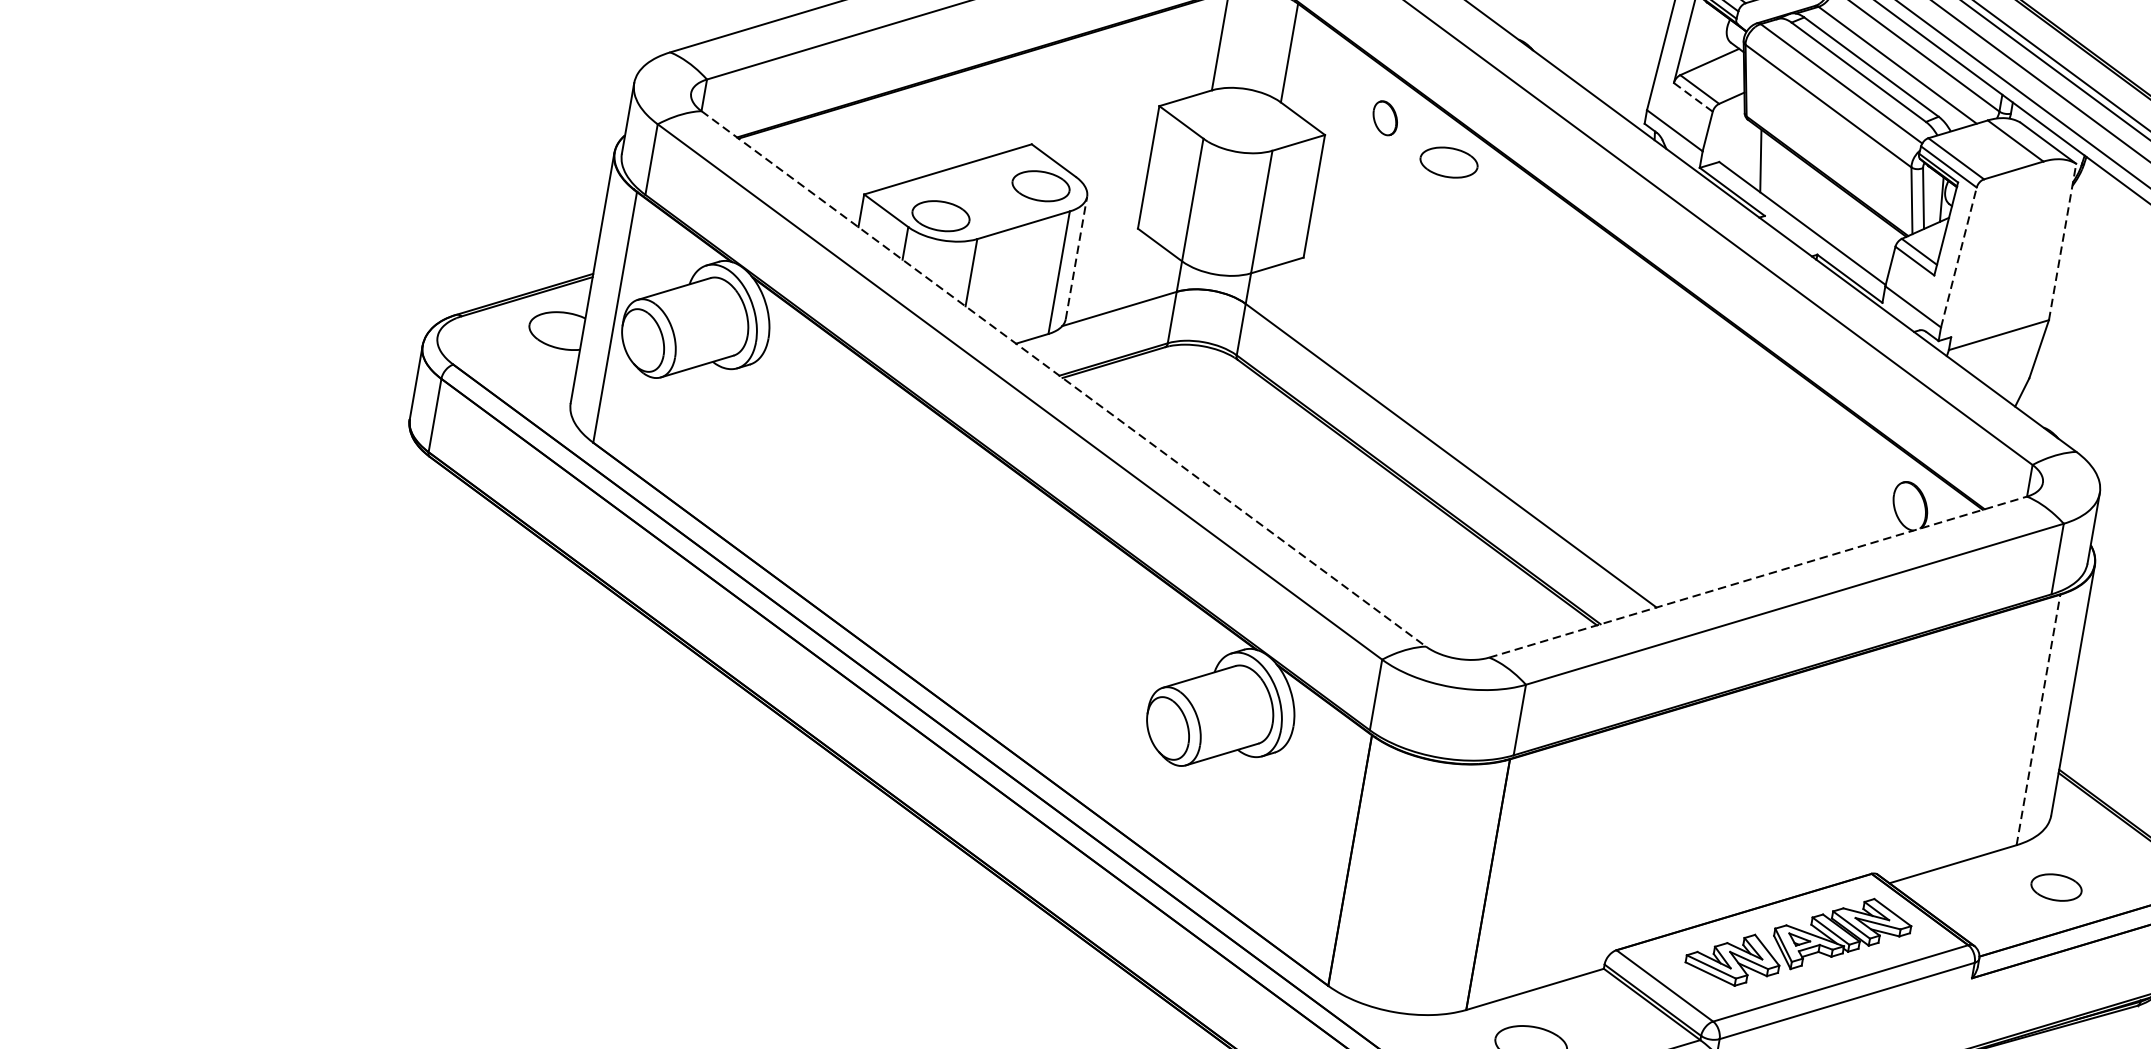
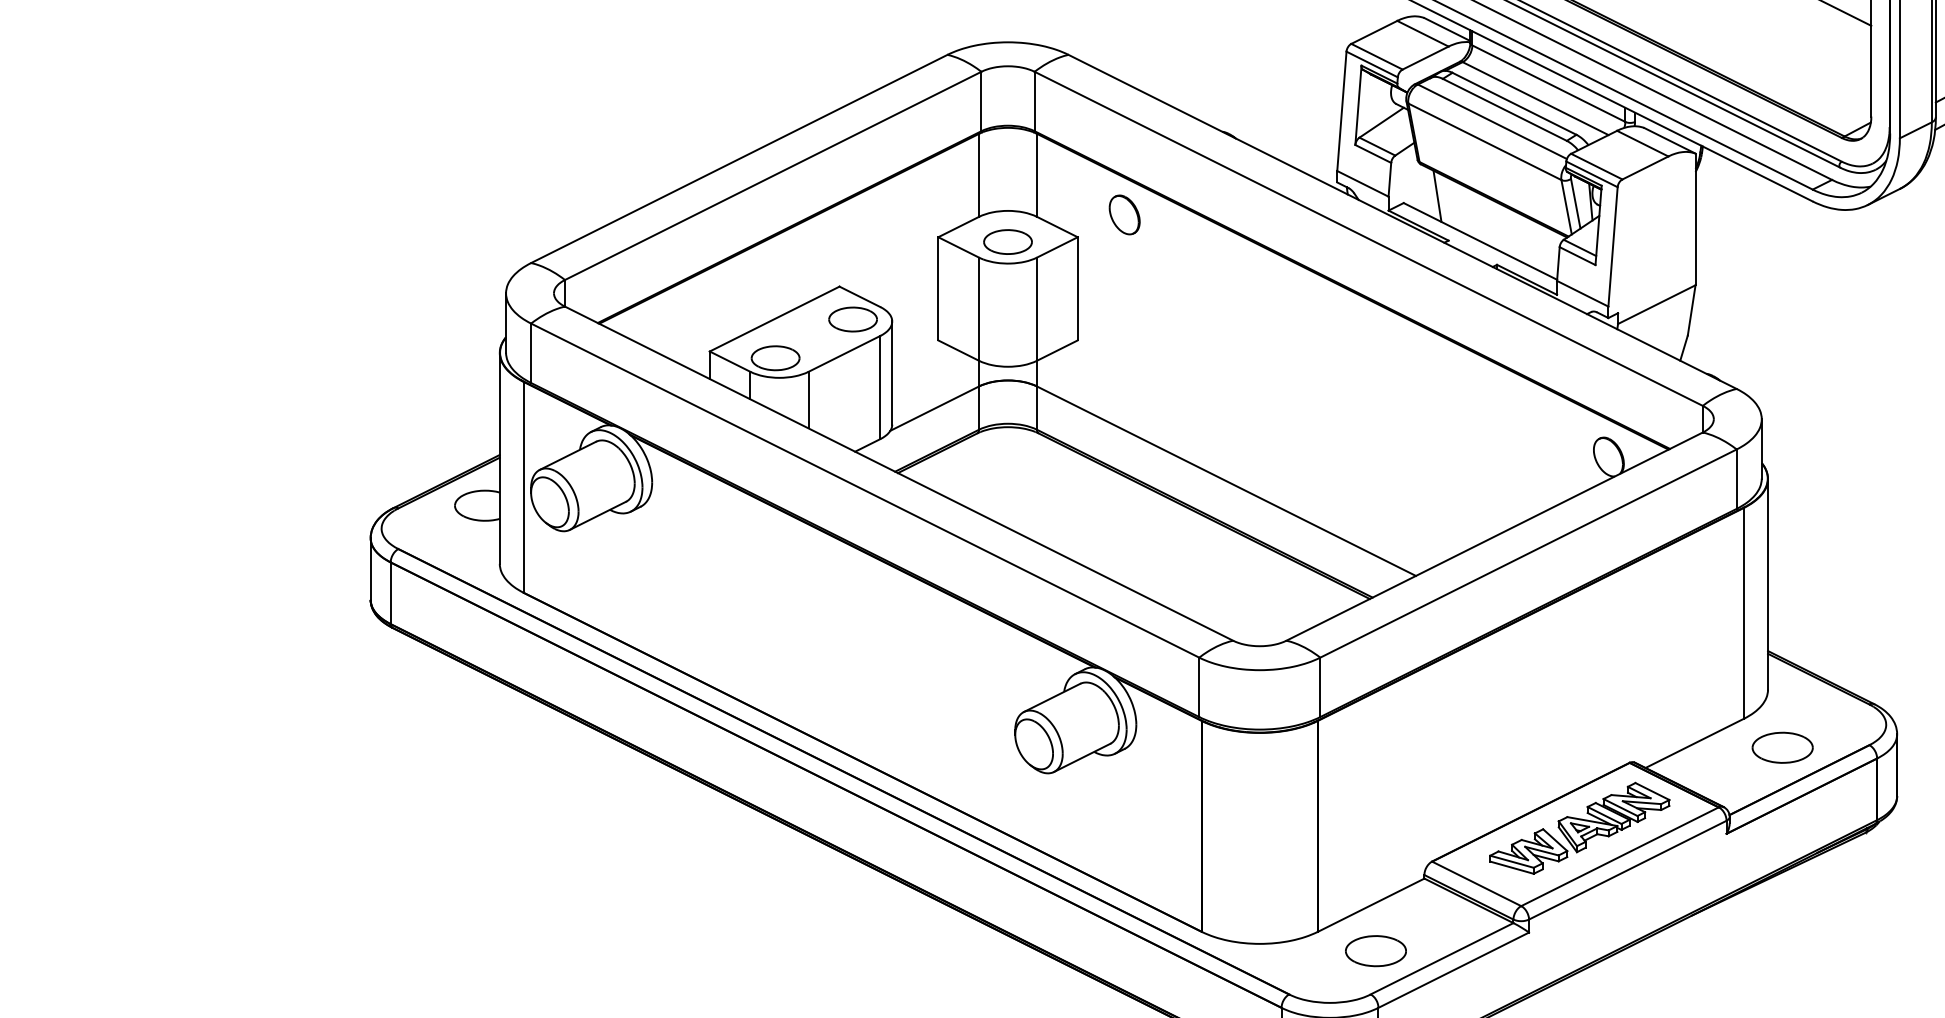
line: (1692, 96) -> (1372, 153), dashed -> solid
part: (1385, 117) -> (1124, 214), size x1.43
part: (1448, 161) -> (1007, 241), moved
line: (2062, 242) -> (1695, 219), dashed -> solid
line: (1959, 257) -> (1613, 246), dashed -> solid
line: (1076, 258) -> (892, 373), dashed -> solid
line: (1064, 378) -> (899, 473), dashed -> solid
line: (1758, 576) -> (1494, 536), dashed -> solid
line: (2038, 718) -> (1743, 612), dashed -> solid
part: (2056, 887) -> (1782, 747), size x1.43

